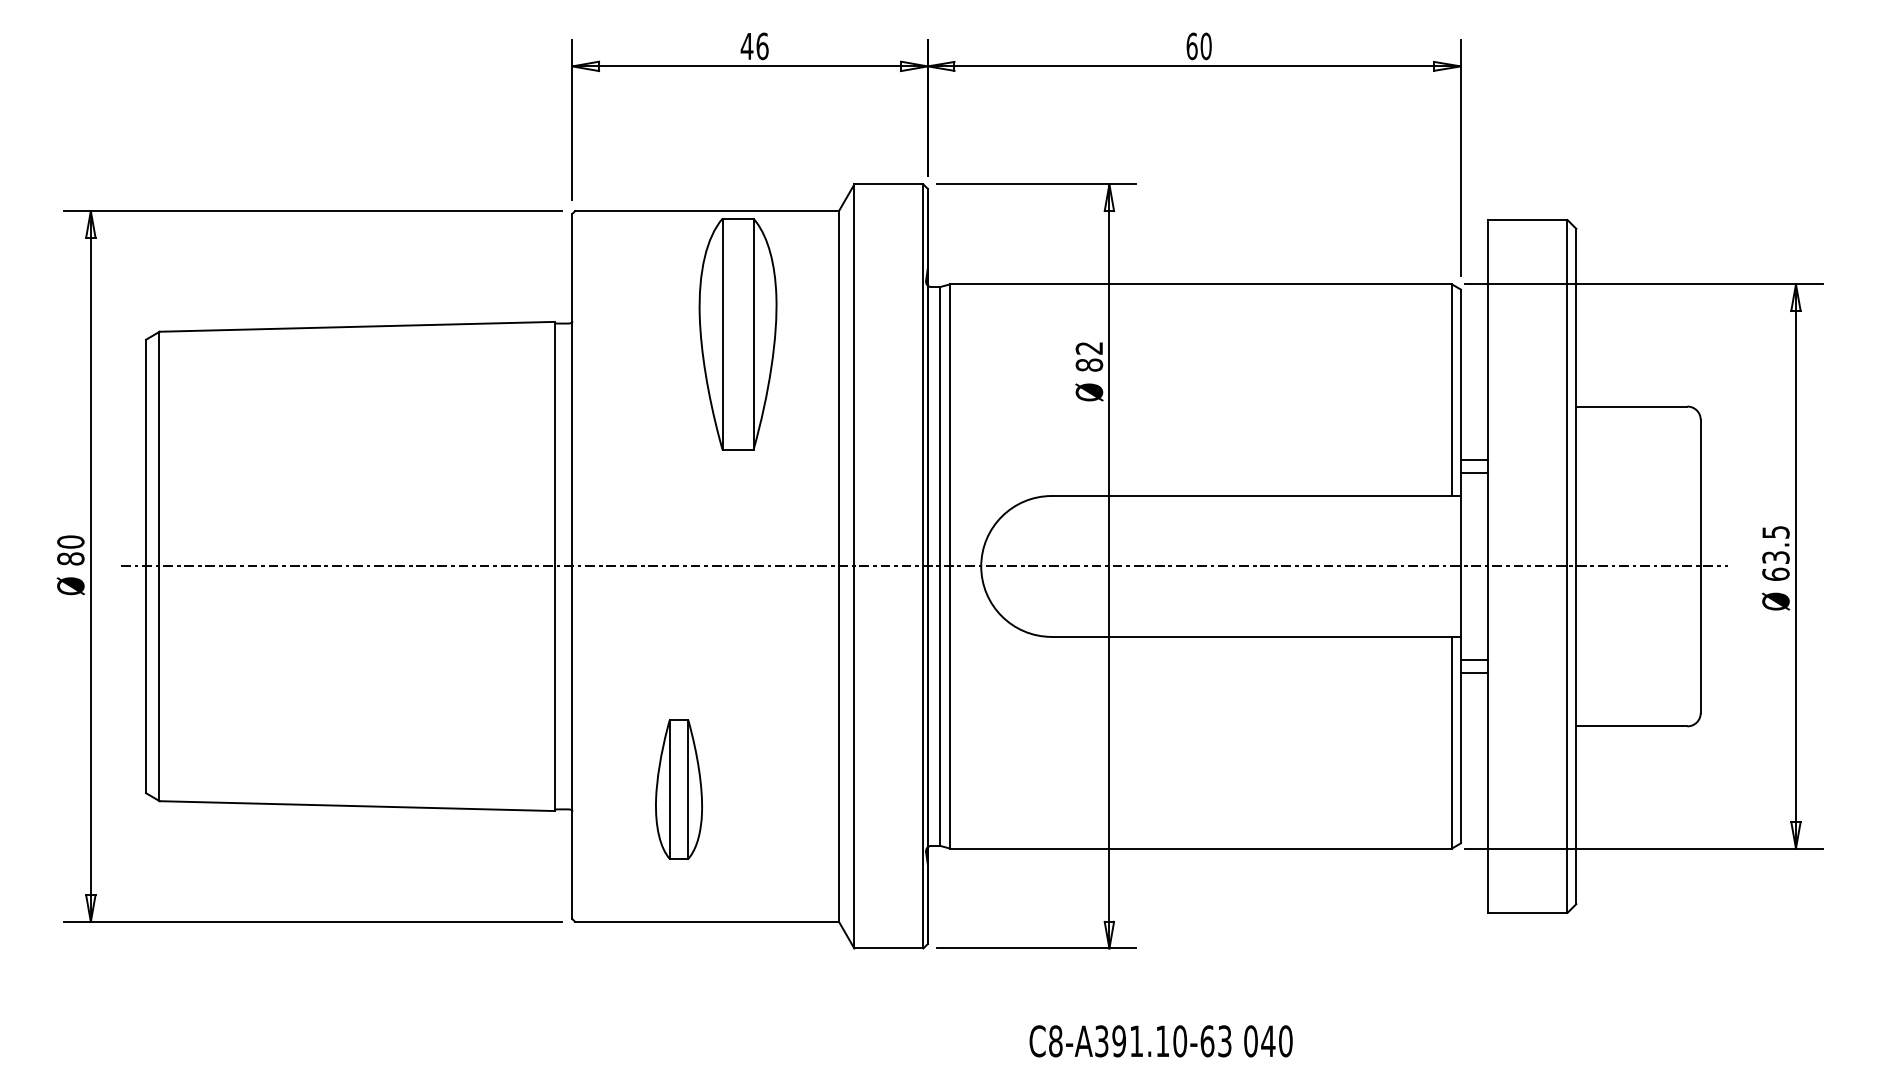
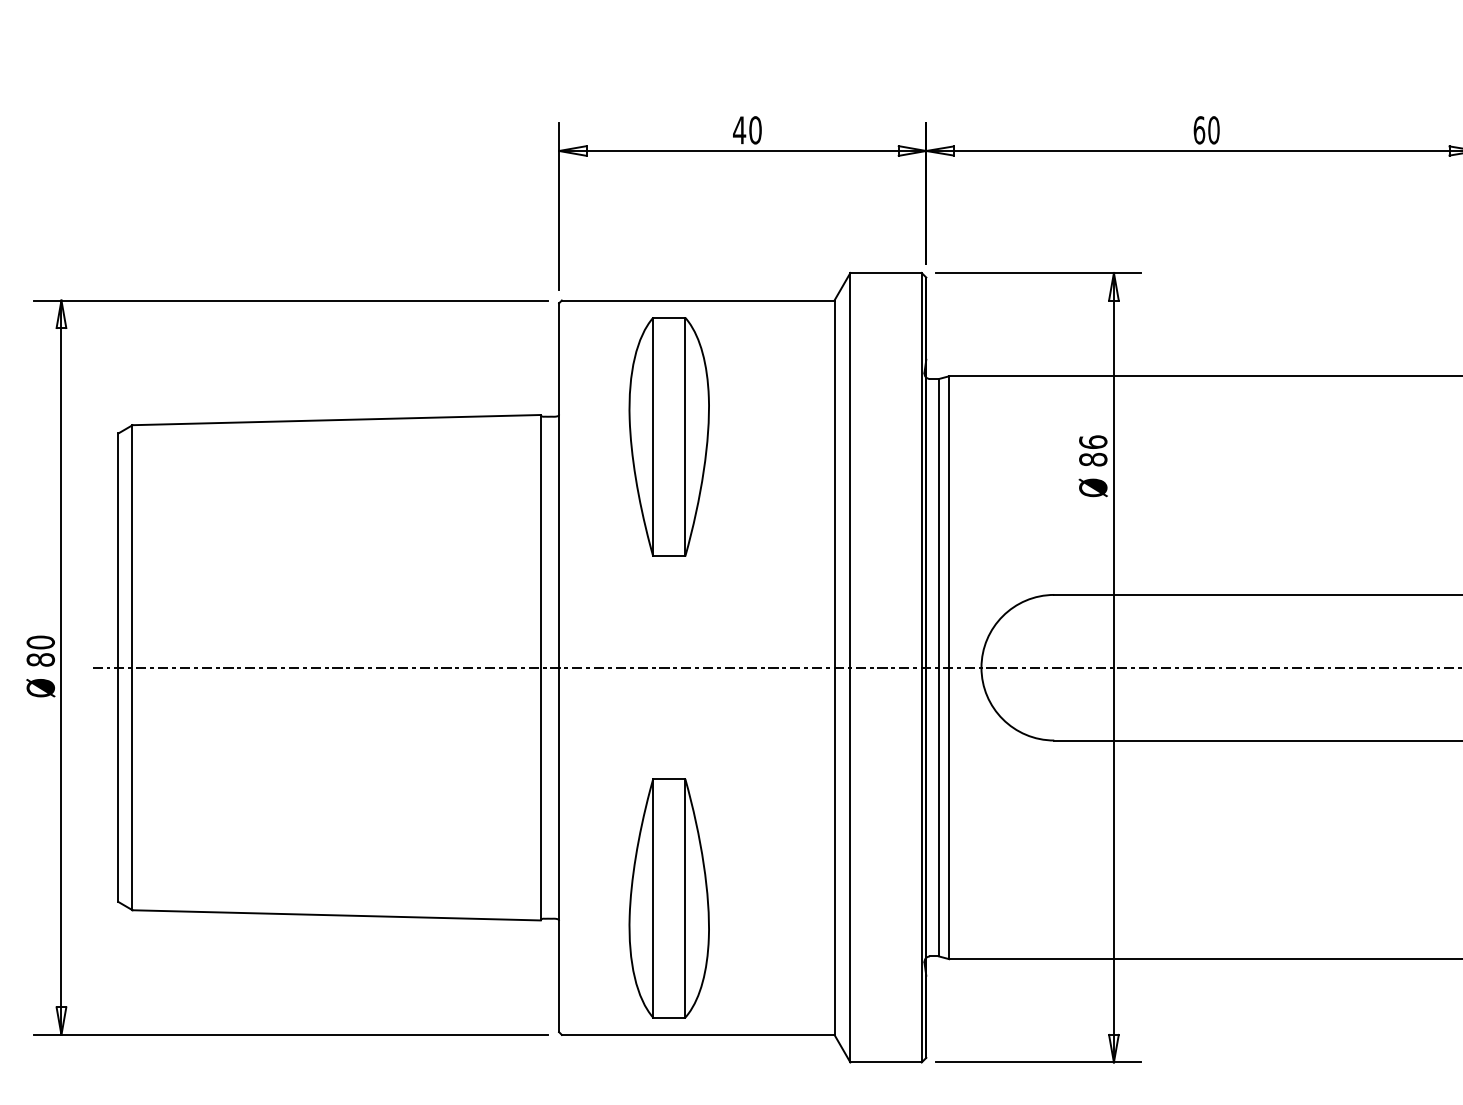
text: (762, 45) -> (755, 129), 46 -> 40
part: (737, 334) -> (668, 437), moved
text: (1089, 347) -> (1093, 441), 82 -> 86
part: (678, 789) -> (668, 898), size x1.67

